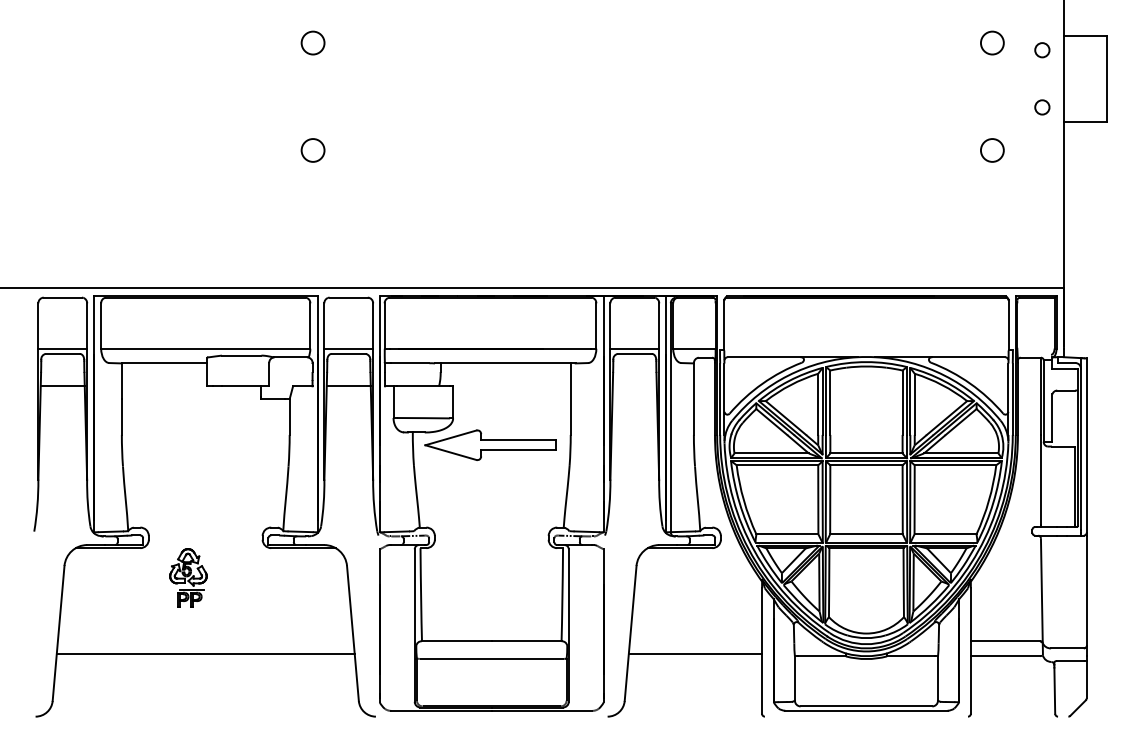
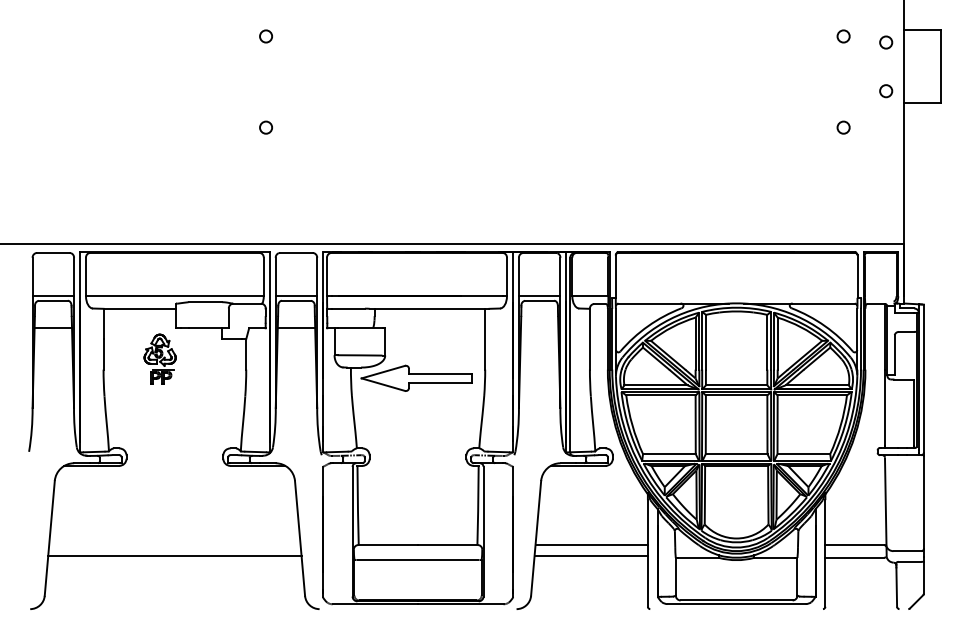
circle: (312, 43) -> (265, 36), size x0.62
circle: (992, 43) -> (843, 36), size x0.62
circle: (312, 150) -> (265, 127), size x0.62
circle: (992, 150) -> (843, 127), size x0.62
part: (187, 577) -> (159, 358), moved
line: (695, 641) -> (591, 545), added

